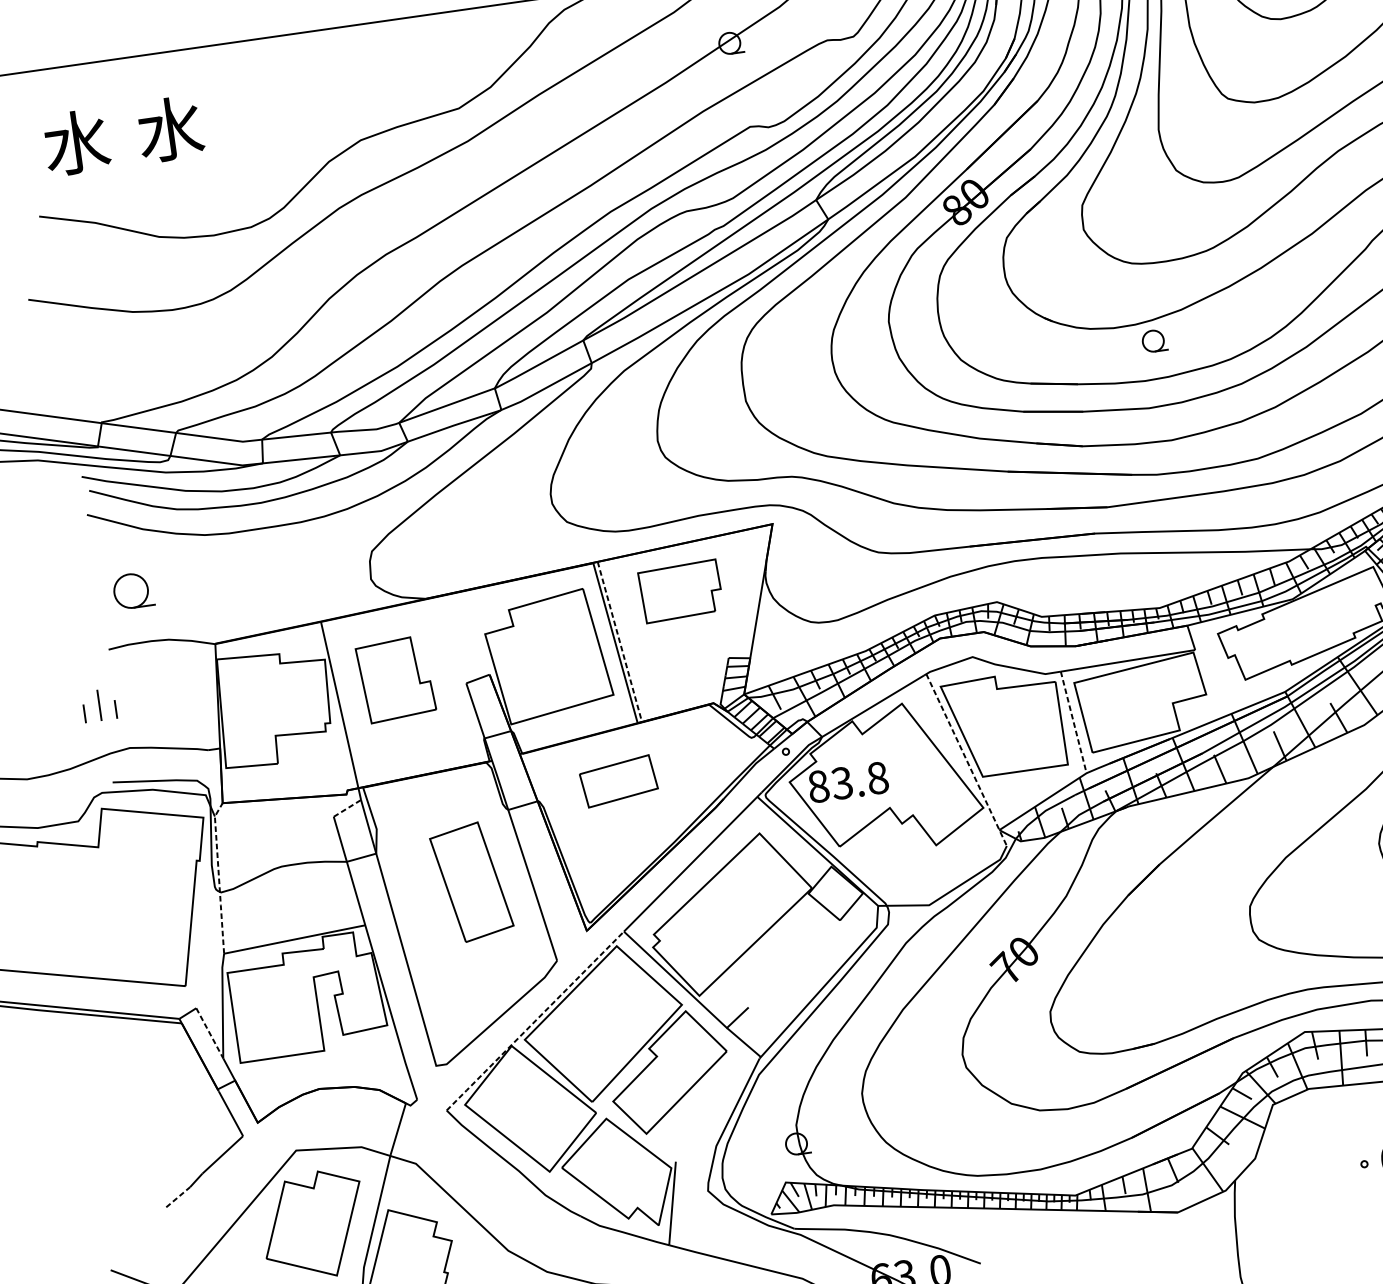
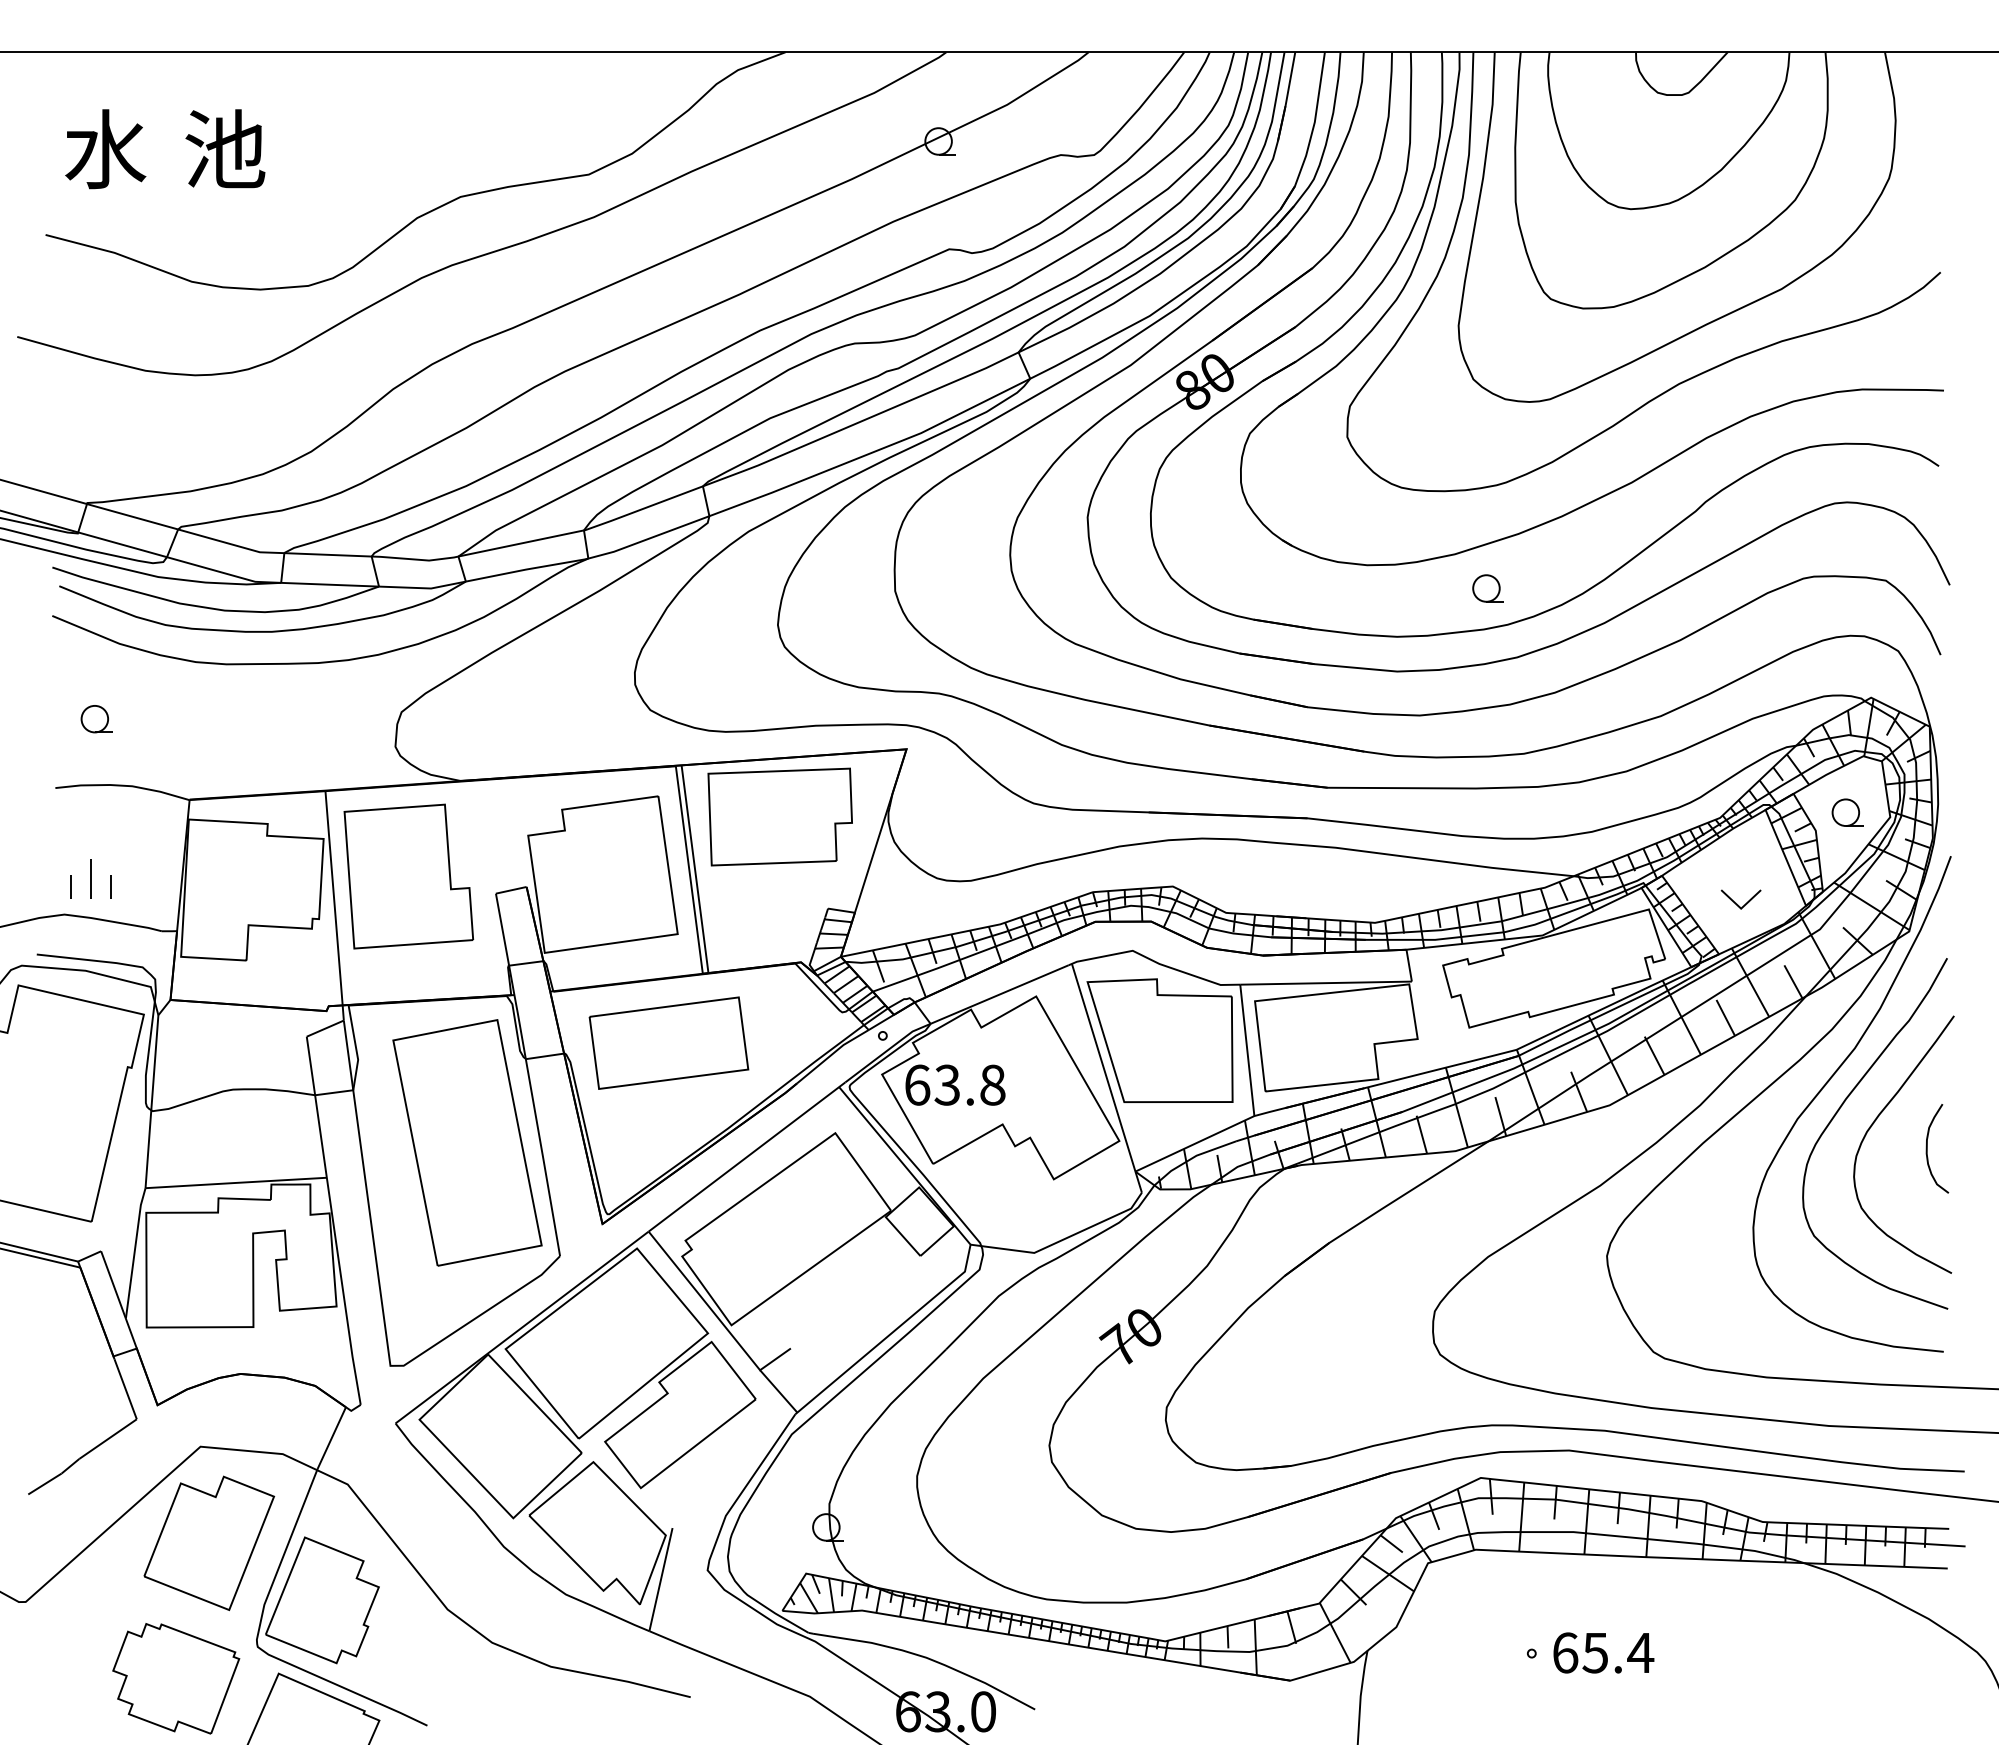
text: (170, 129) -> (224, 149), 水 -> 池
part: (1154, 341) -> (1487, 588), moved
part: (133, 591) -> (96, 719), size x0.62
part: (680, 591) -> (779, 816), size x1.43
line: (620, 642) -> (695, 869), dashed -> solid
part: (395, 679) -> (408, 876), size x1.43
part: (98, 705) -> (90, 878), moved
line: (1073, 722) -> (1247, 1050), dashed -> solid
line: (966, 760) -> (1106, 1078), dashed -> solid
part: (618, 780) -> (668, 1042), size x1.67
text: (818, 786) -> (917, 1084), 83.8 -> 63.8
line: (347, 808) -> (325, 1028), dashed -> solid
line: (218, 877) -> (152, 1091), dashed -> solid
part: (471, 881) -> (467, 1142), size x1.67
line: (535, 1021) -> (522, 1327), dashed -> solid
line: (209, 1032) -> (113, 1284), dashed -> solid
line: (177, 1197) -> (44, 1484), dashed -> solid

